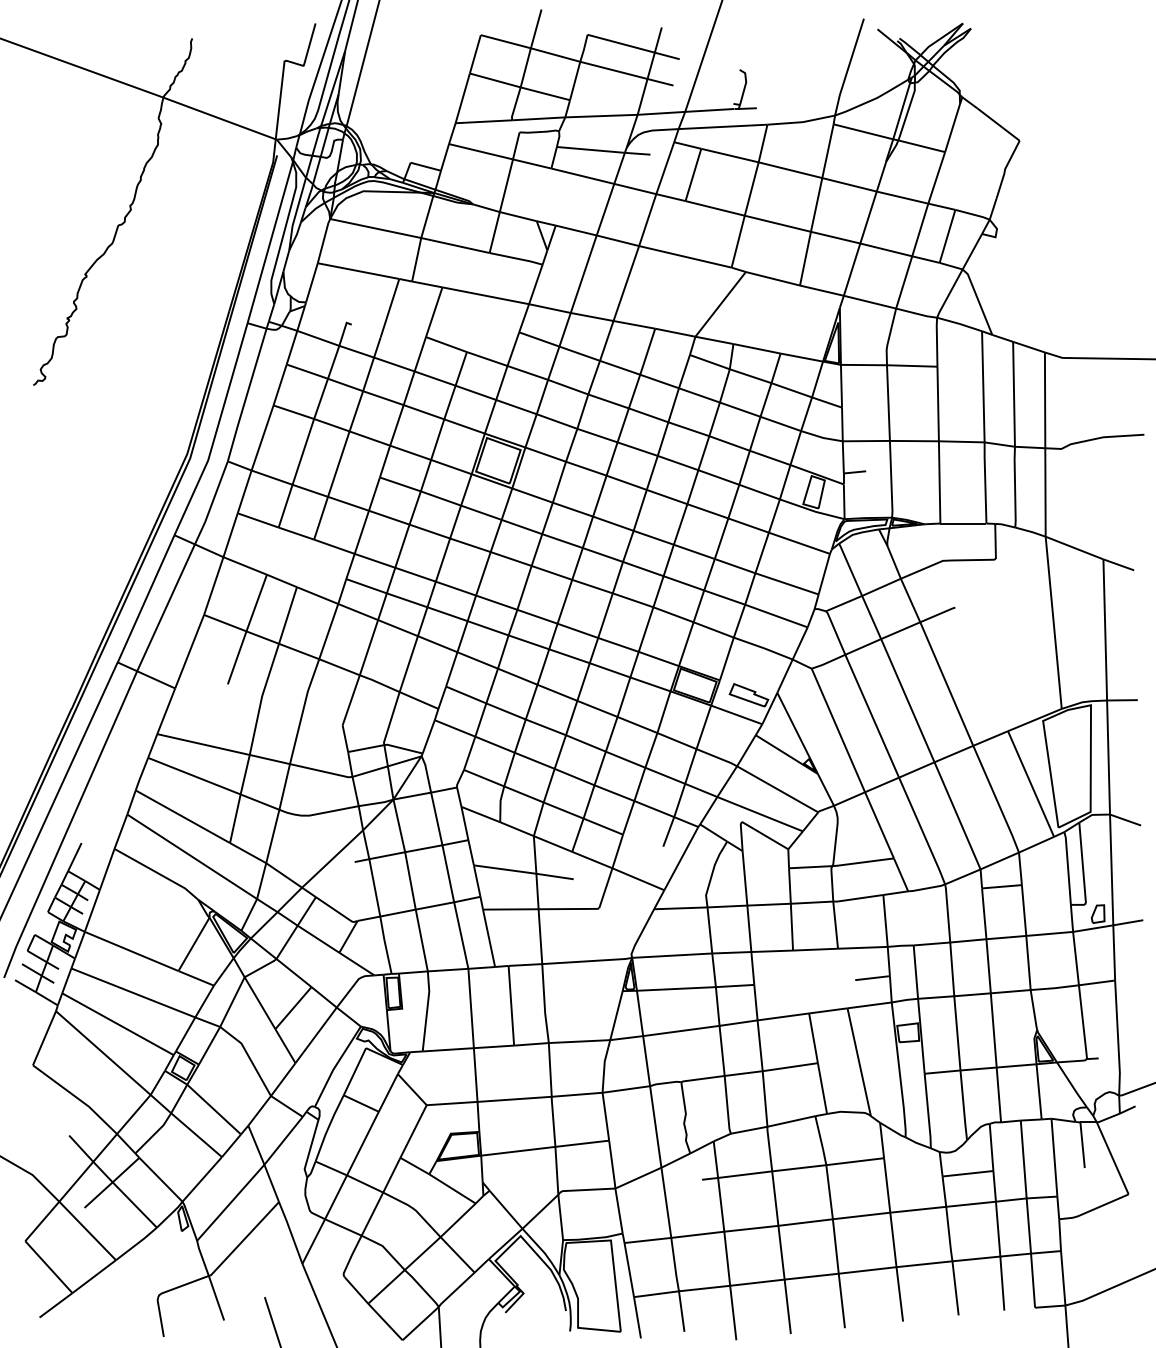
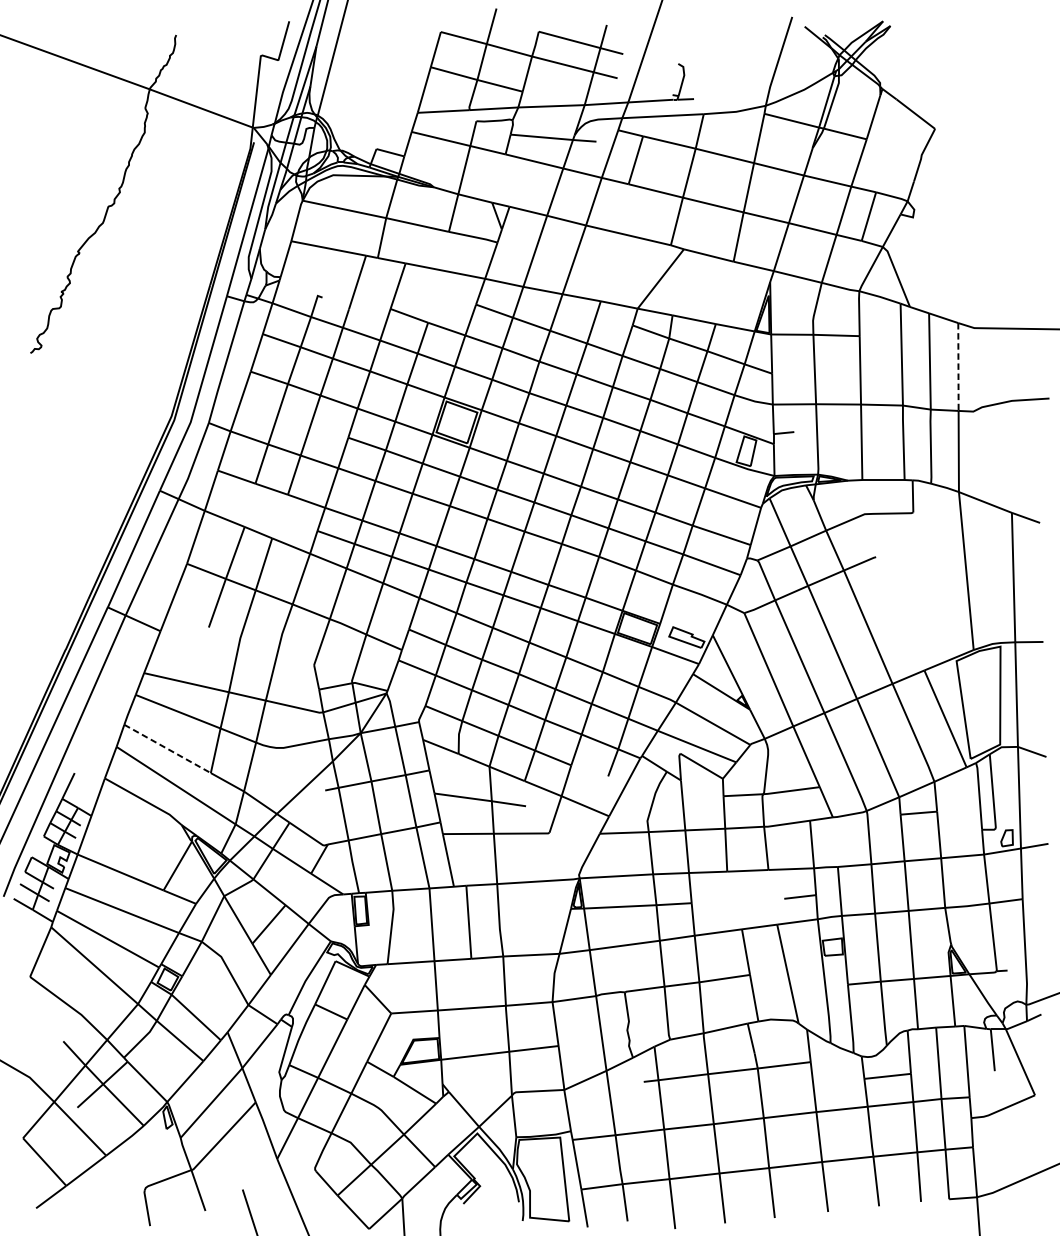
line: (1045, 400) -> (958, 367), solid -> dashed
line: (183, 817) -> (168, 749), solid -> dashed

